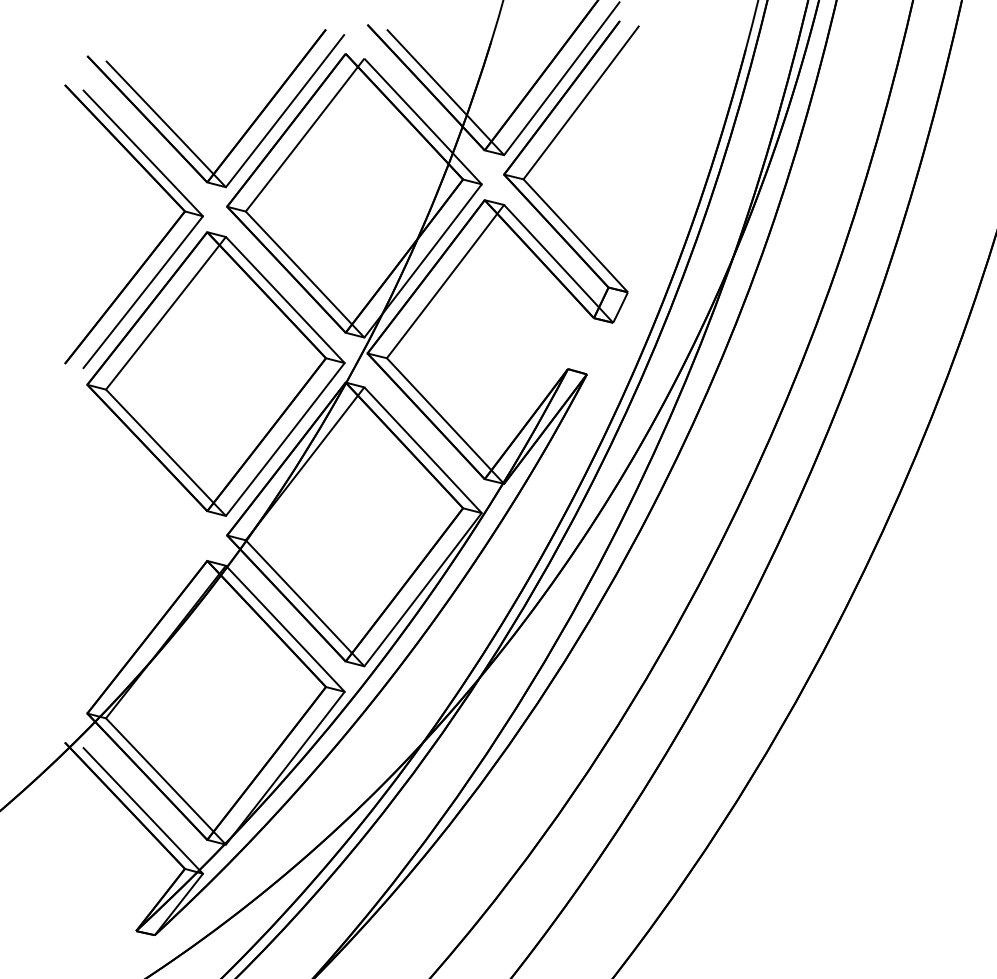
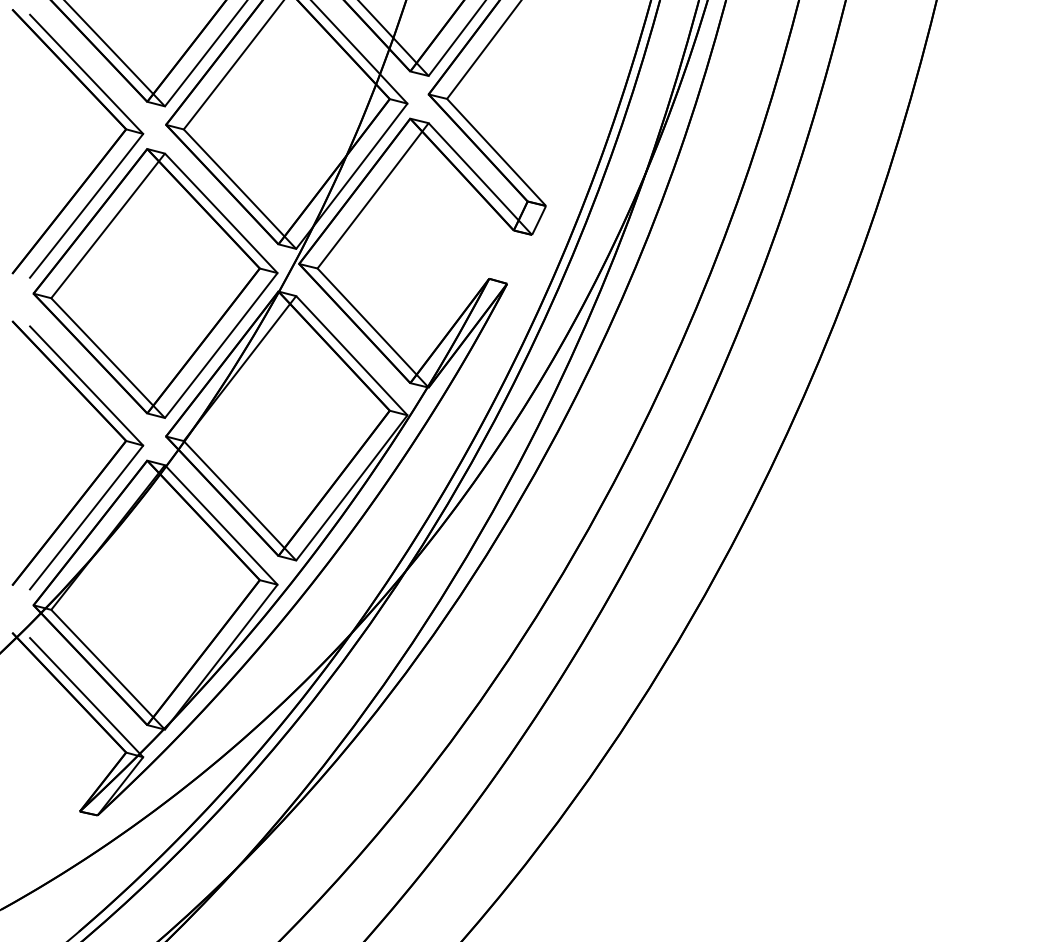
part: (157, 572) -> (100, 471), added

